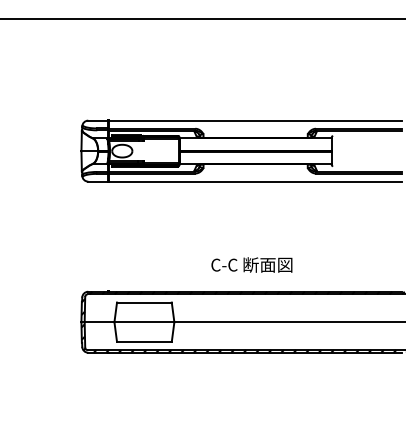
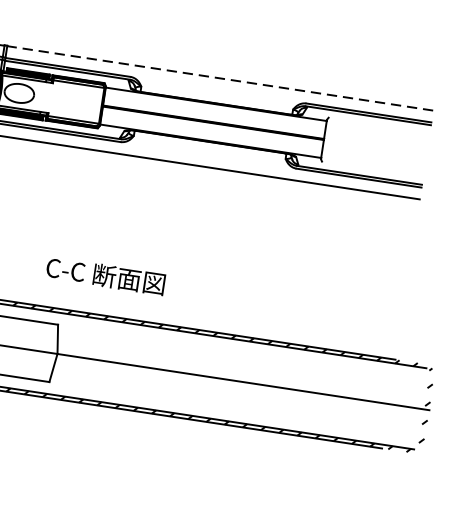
line: (255, 120) -> (220, 78), solid -> dashed
text: (251, 264) -> (105, 275), moved

